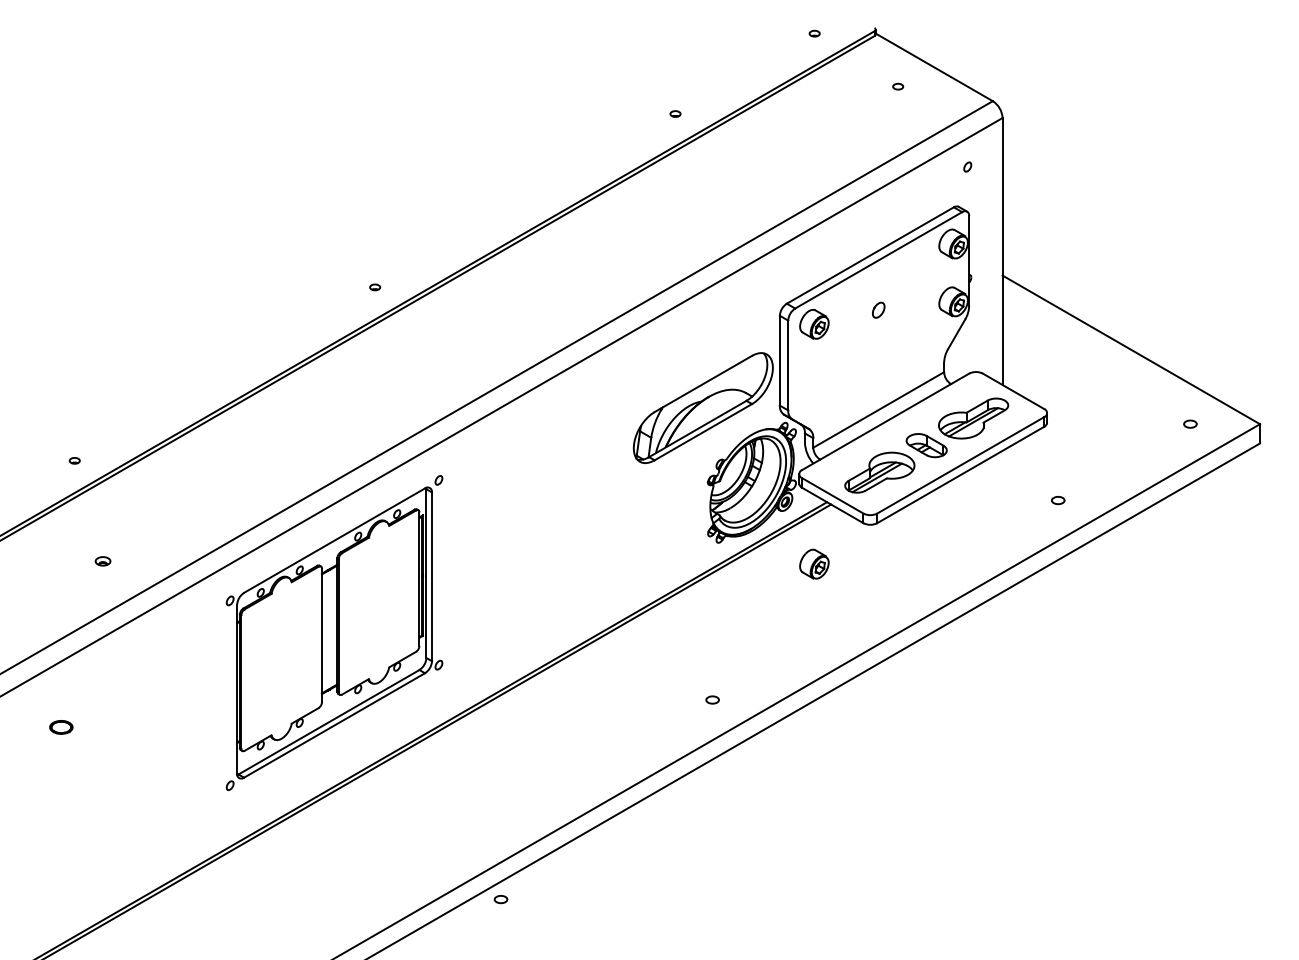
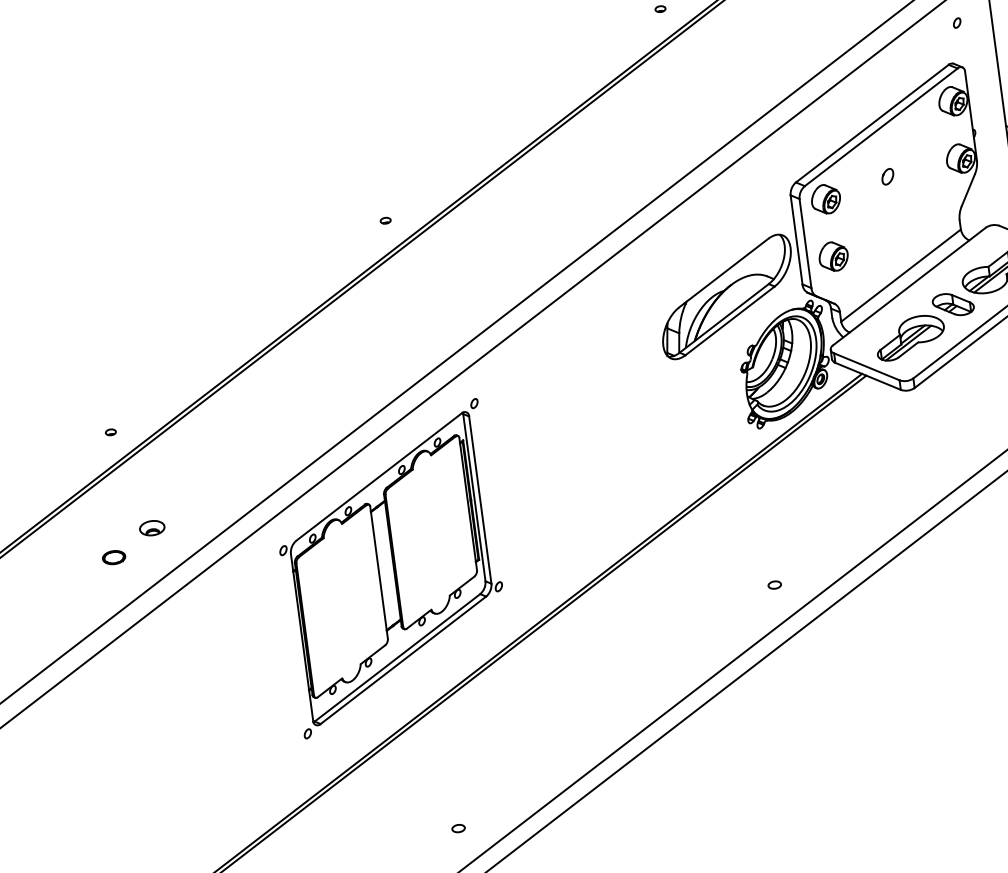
part: (102, 561) -> (151, 528), size x1.67
part: (814, 563) -> (833, 255), moved
part: (61, 727) -> (114, 557), moved
part: (500, 899) -> (458, 828), moved

